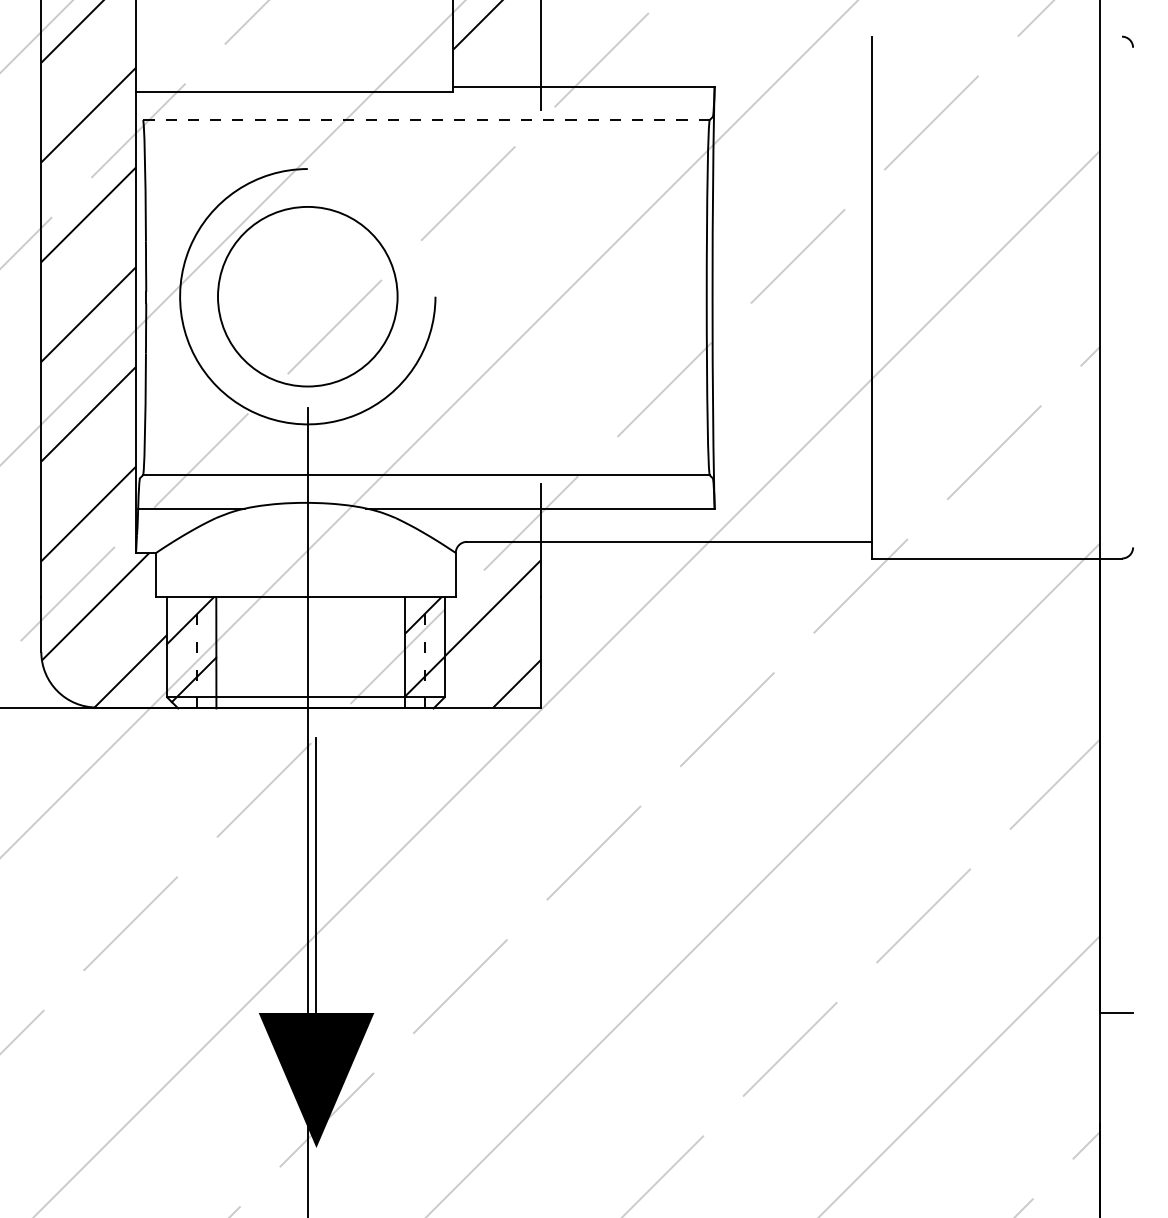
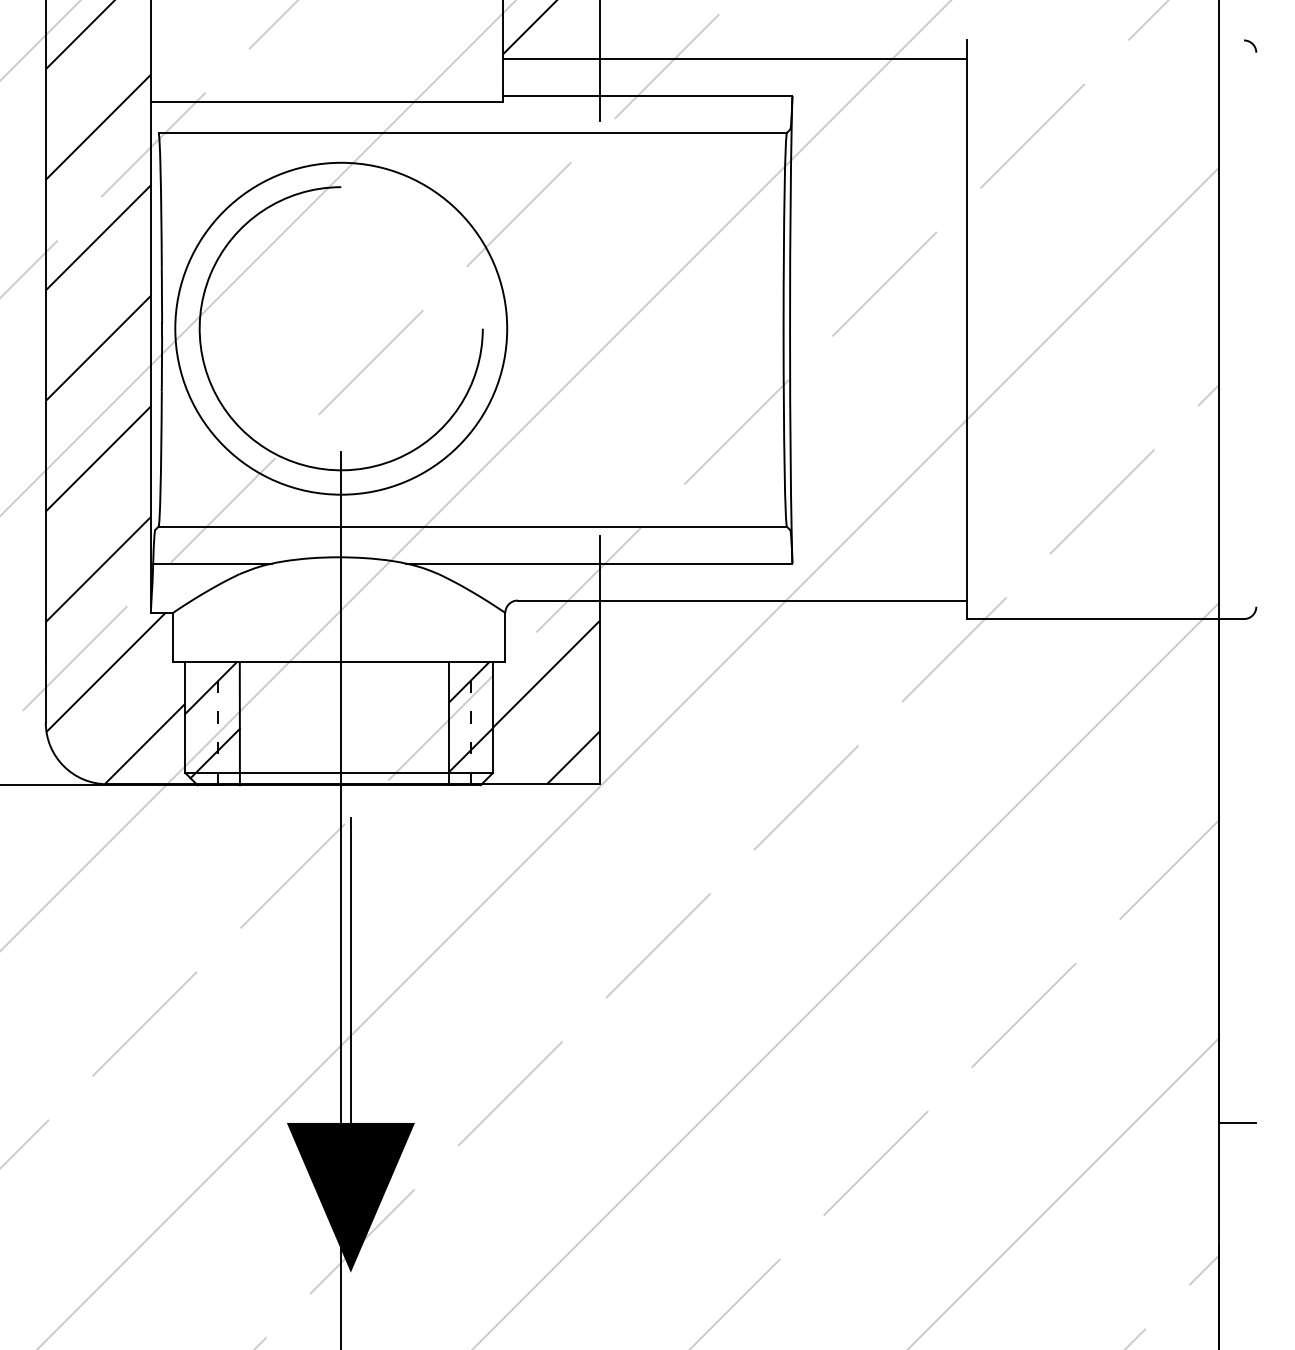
line: (662, 52) -> (734, 58), added
line: (426, 119) -> (472, 132), dashed -> solid
circle: (308, 296) -> (341, 328), size x1.67

